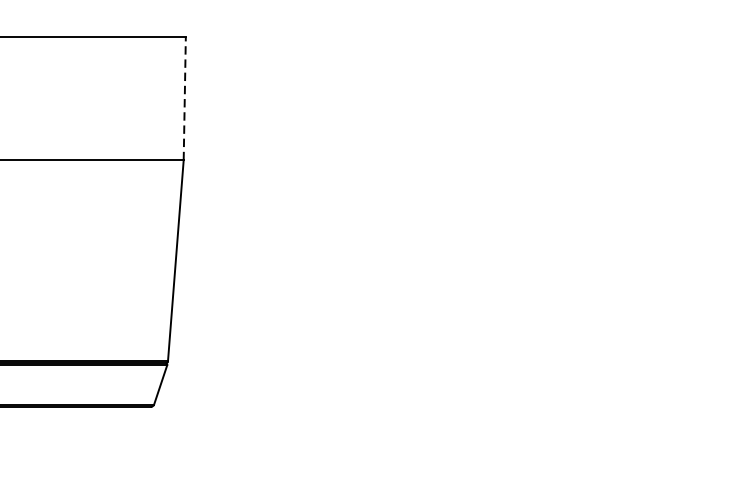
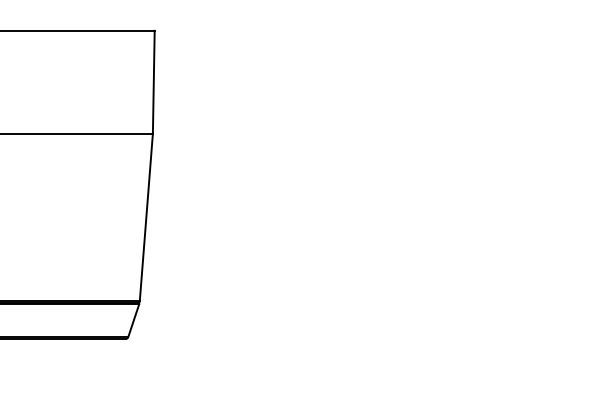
line: (184, 97) -> (153, 81), dashed -> solid

